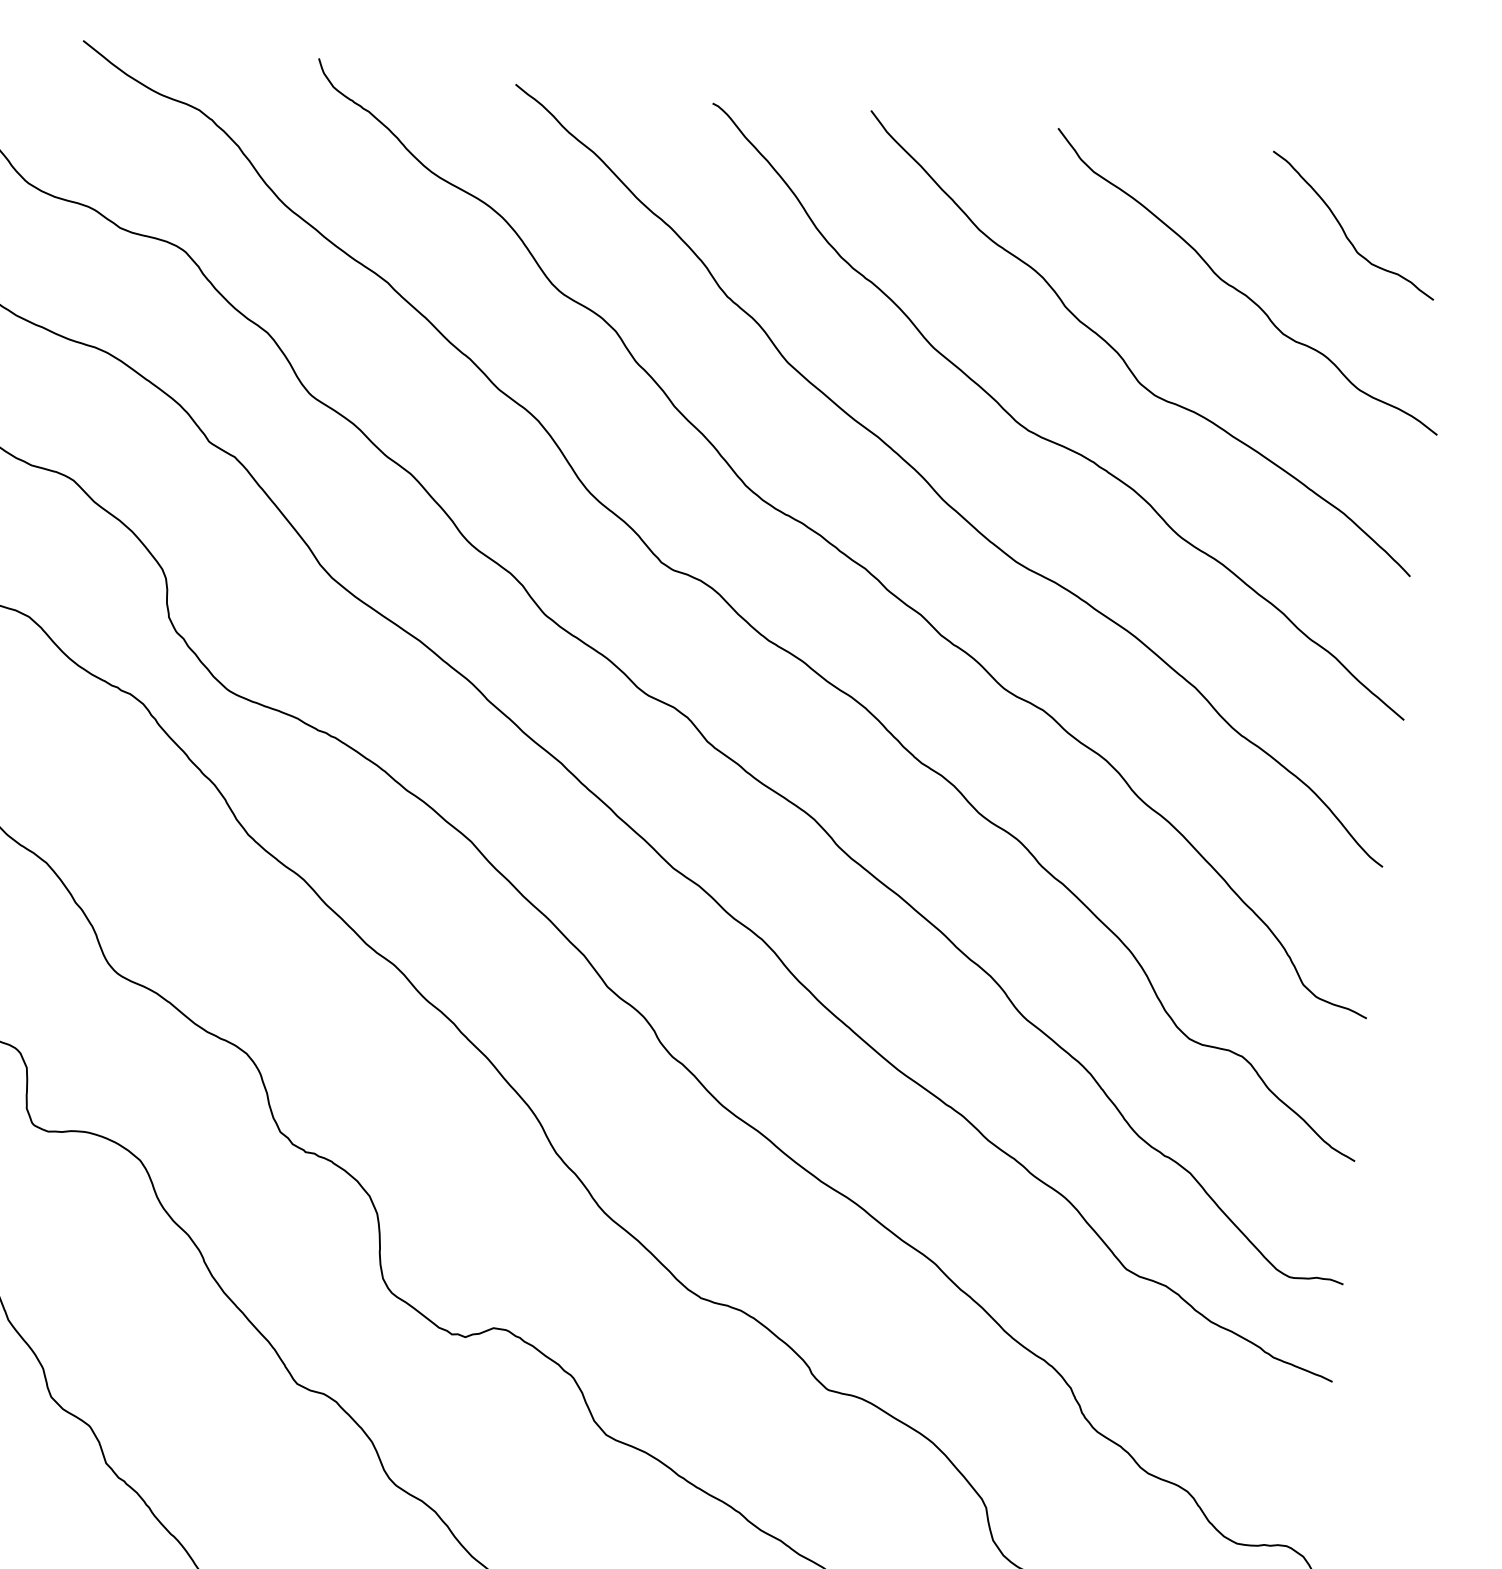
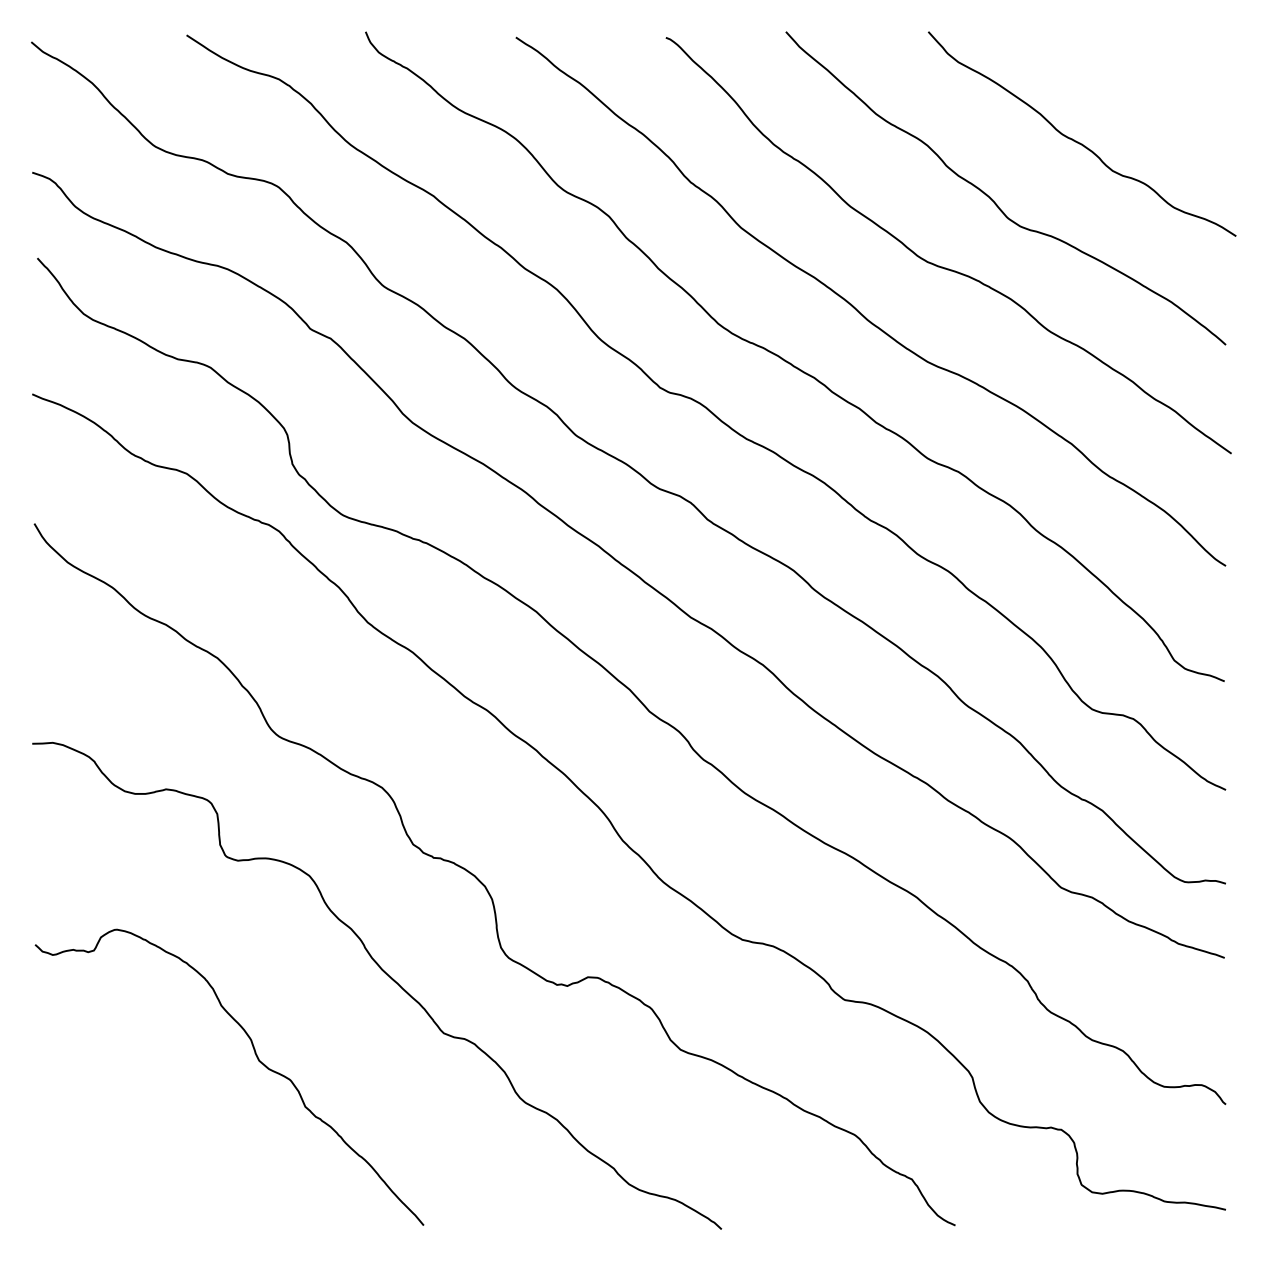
curve: (1344, 229) -> (1151, 87), removed

